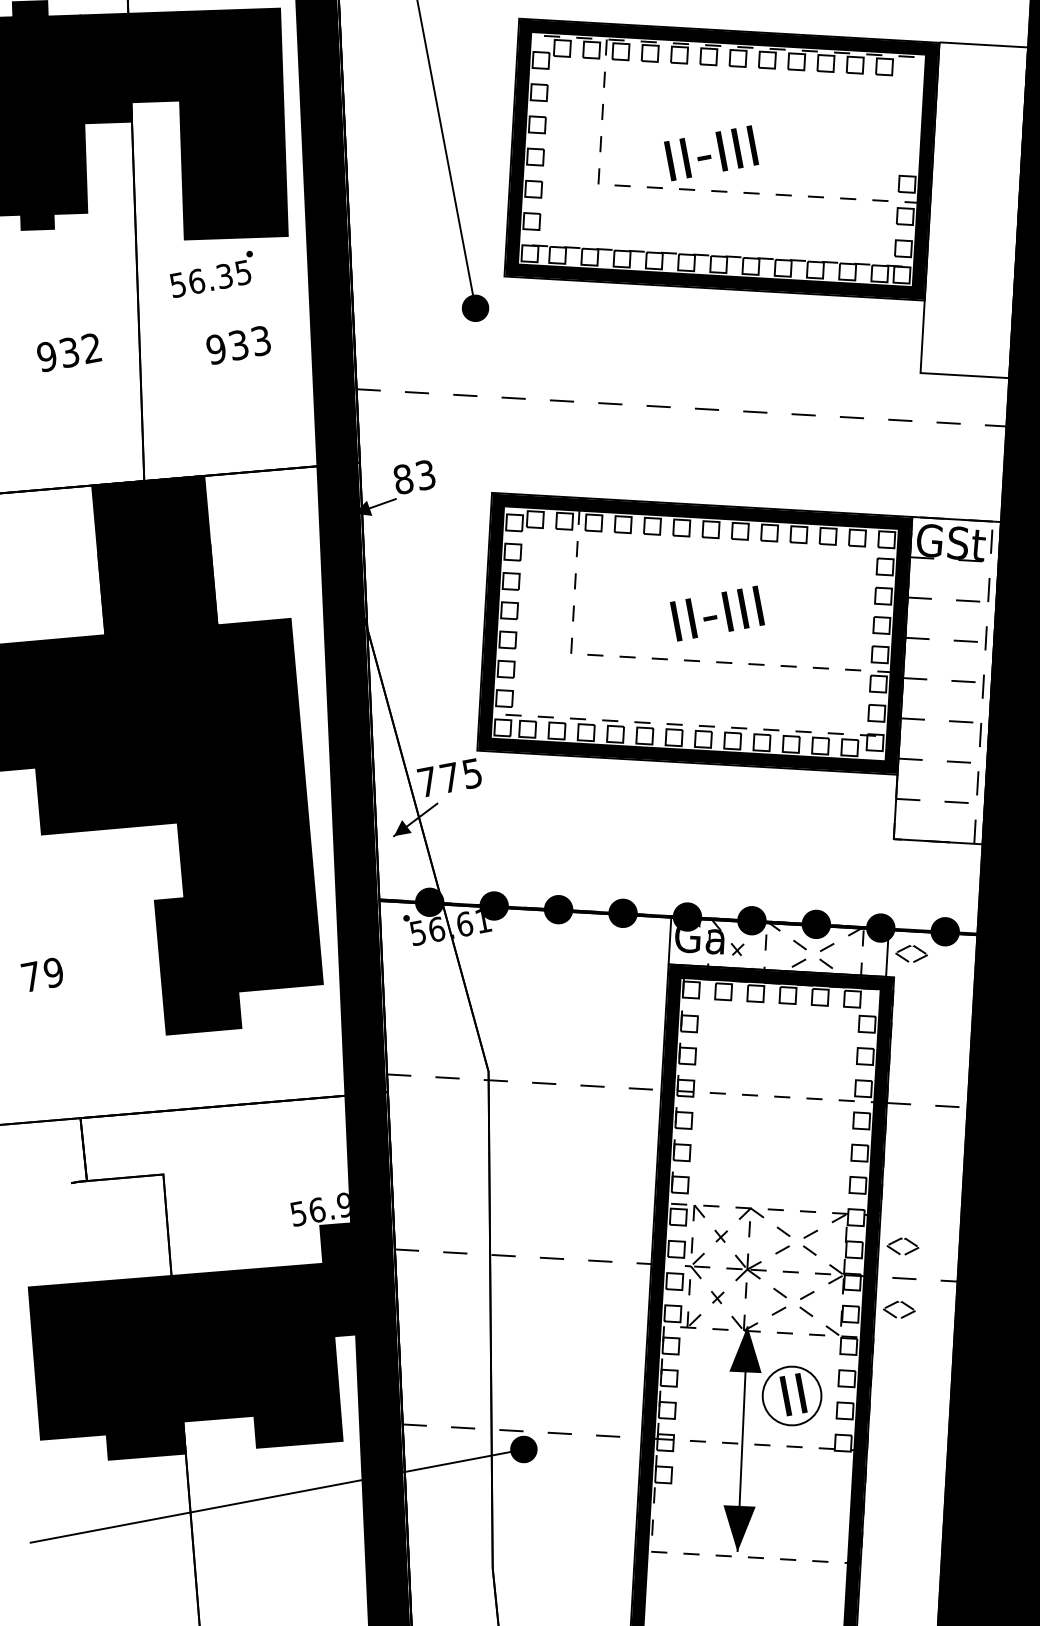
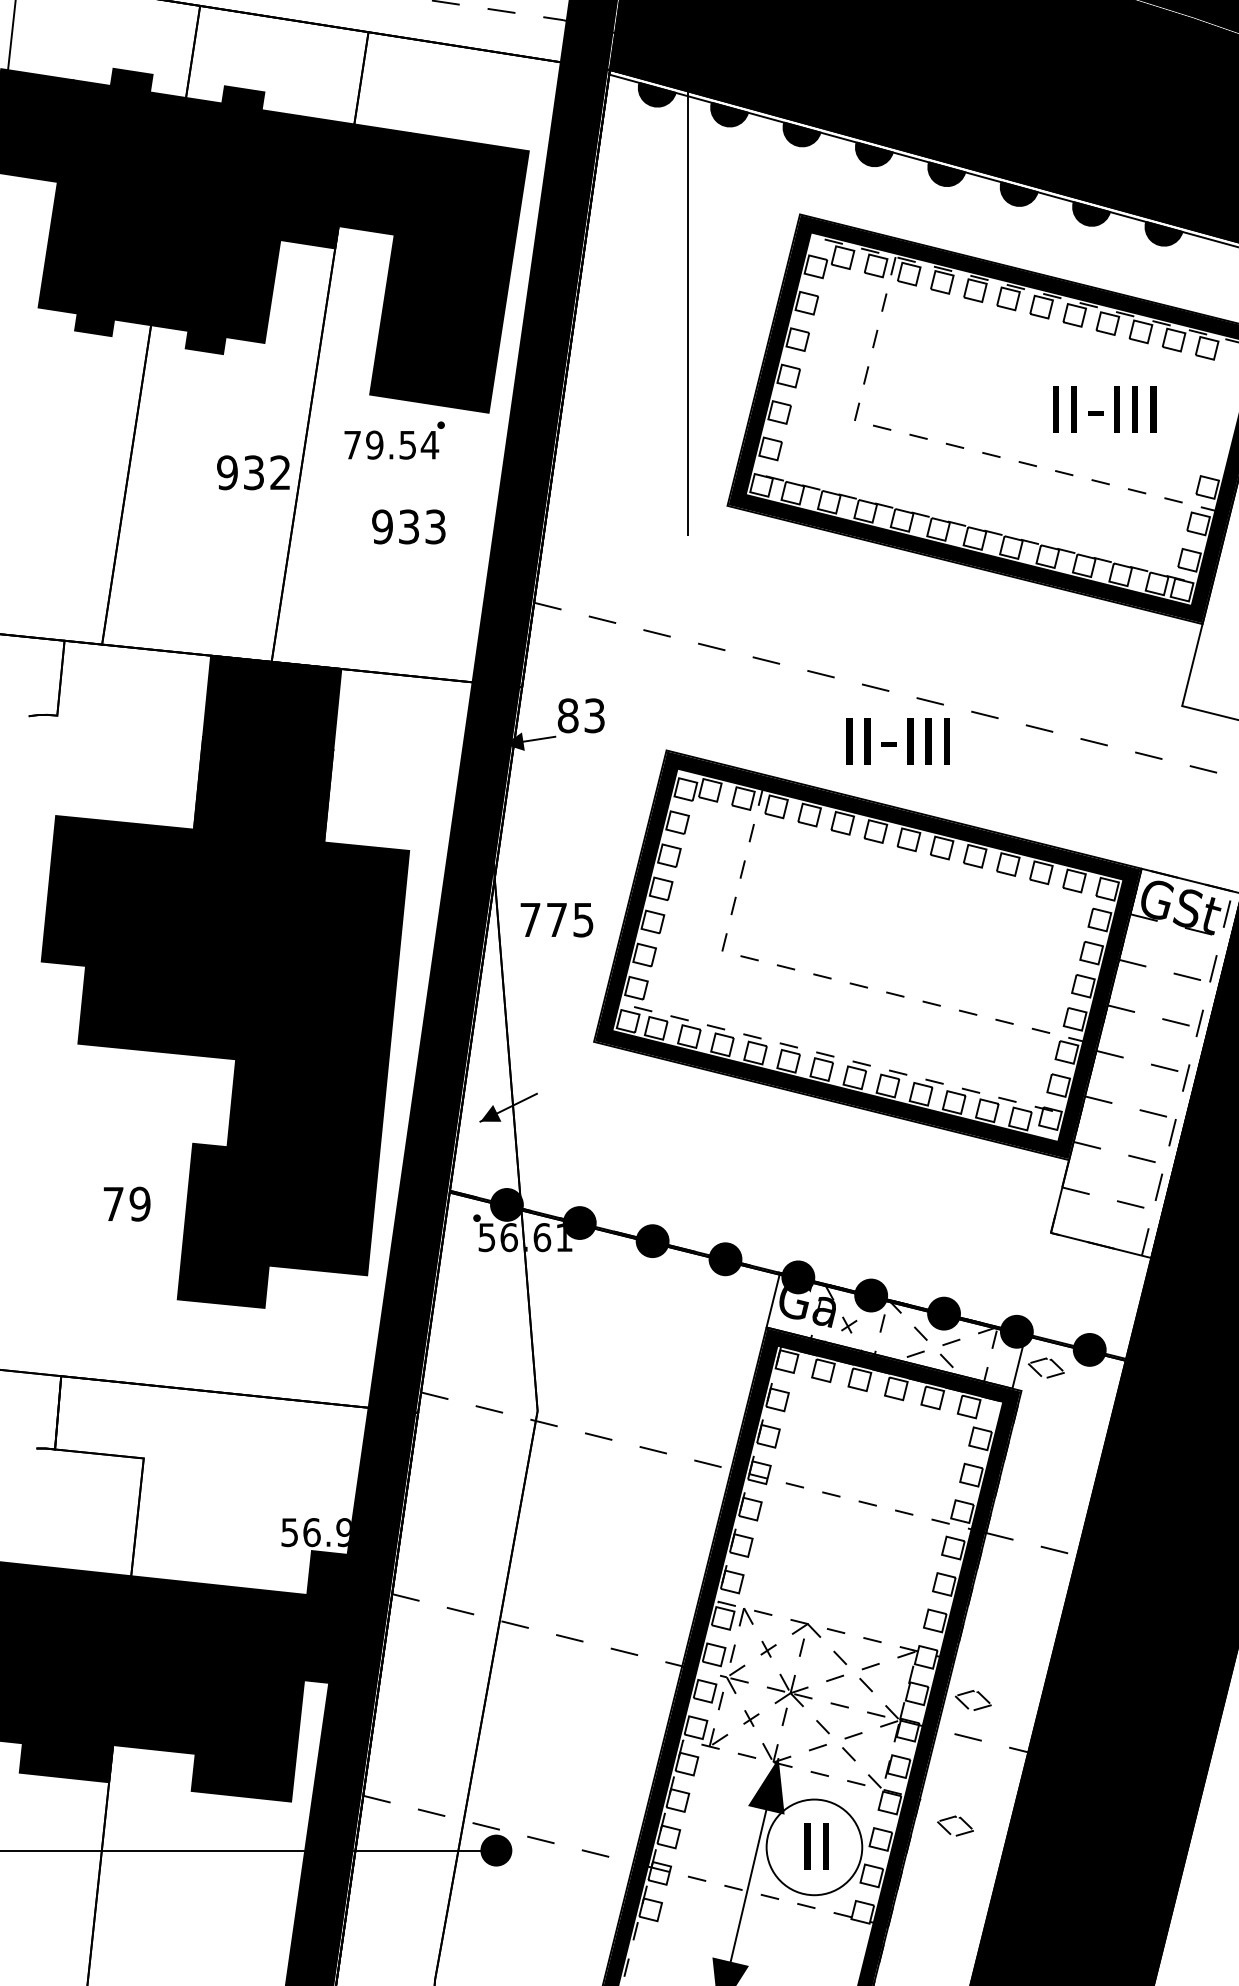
text: (711, 153) -> (1104, 409), moved
text: (210, 278) -> (391, 444), 56.35 -> 79.54
fill: (475, 307) -> (687, 535), removed
text: (69, 352) -> (253, 472), moved
text: (716, 614) -> (897, 741), moved
text: (449, 778) -> (556, 920), moved
text: (42, 974) -> (126, 1203), moved
part: (895, 1303) -> (952, 1818), moved
circle: (792, 1396) -> (814, 1847), size x1.4

